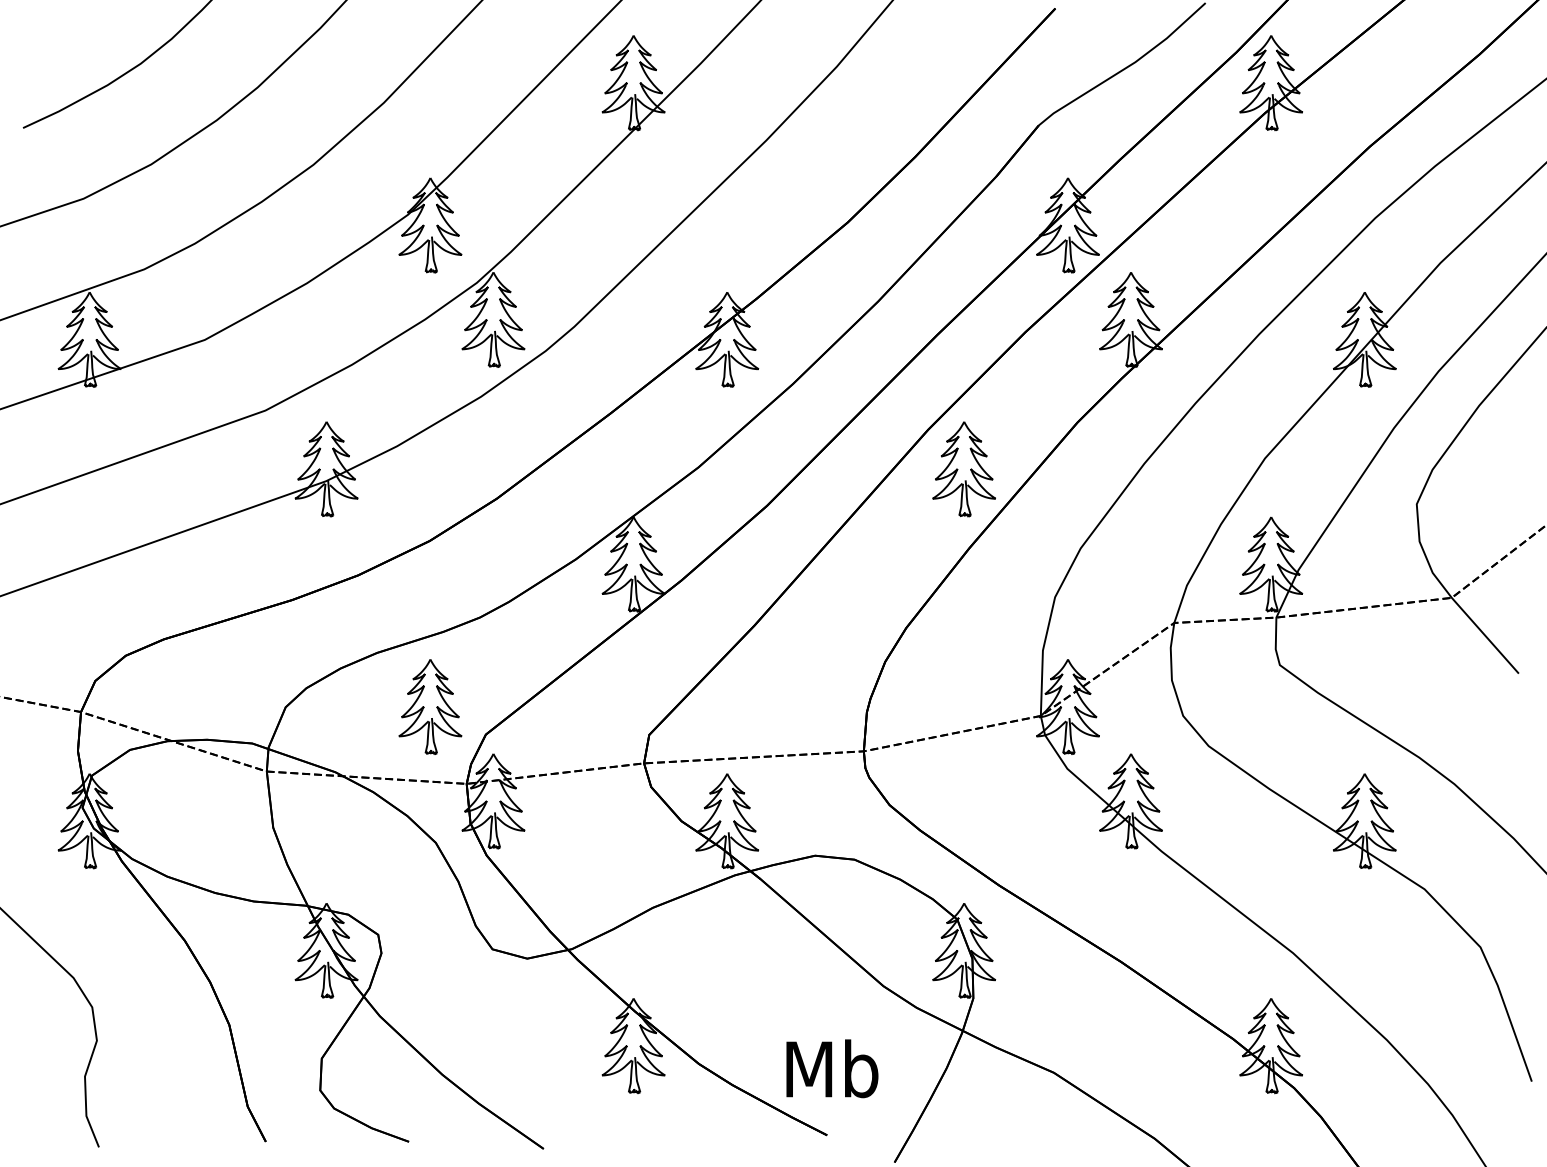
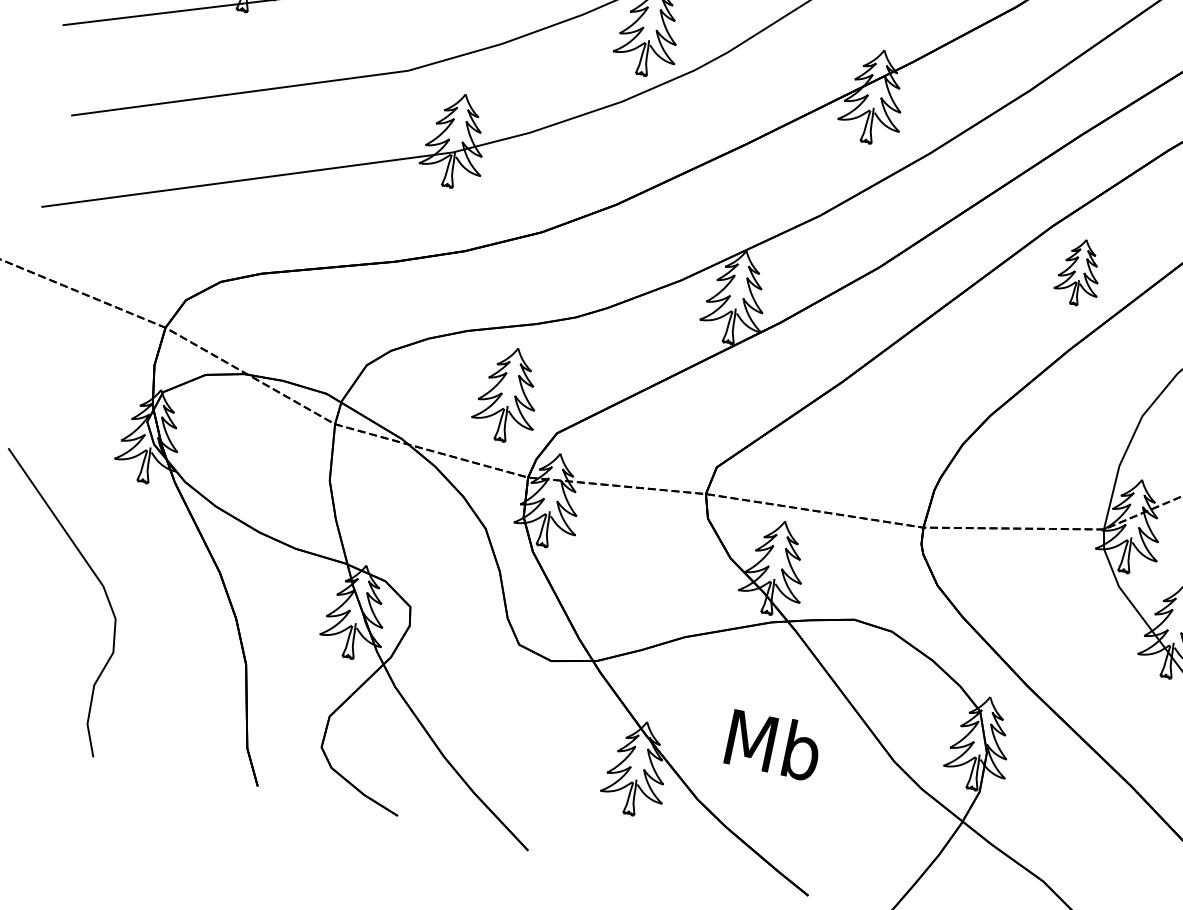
part: (963, 469) -> (1079, 272), size x0.7
text: (832, 1068) -> (774, 744), moved

